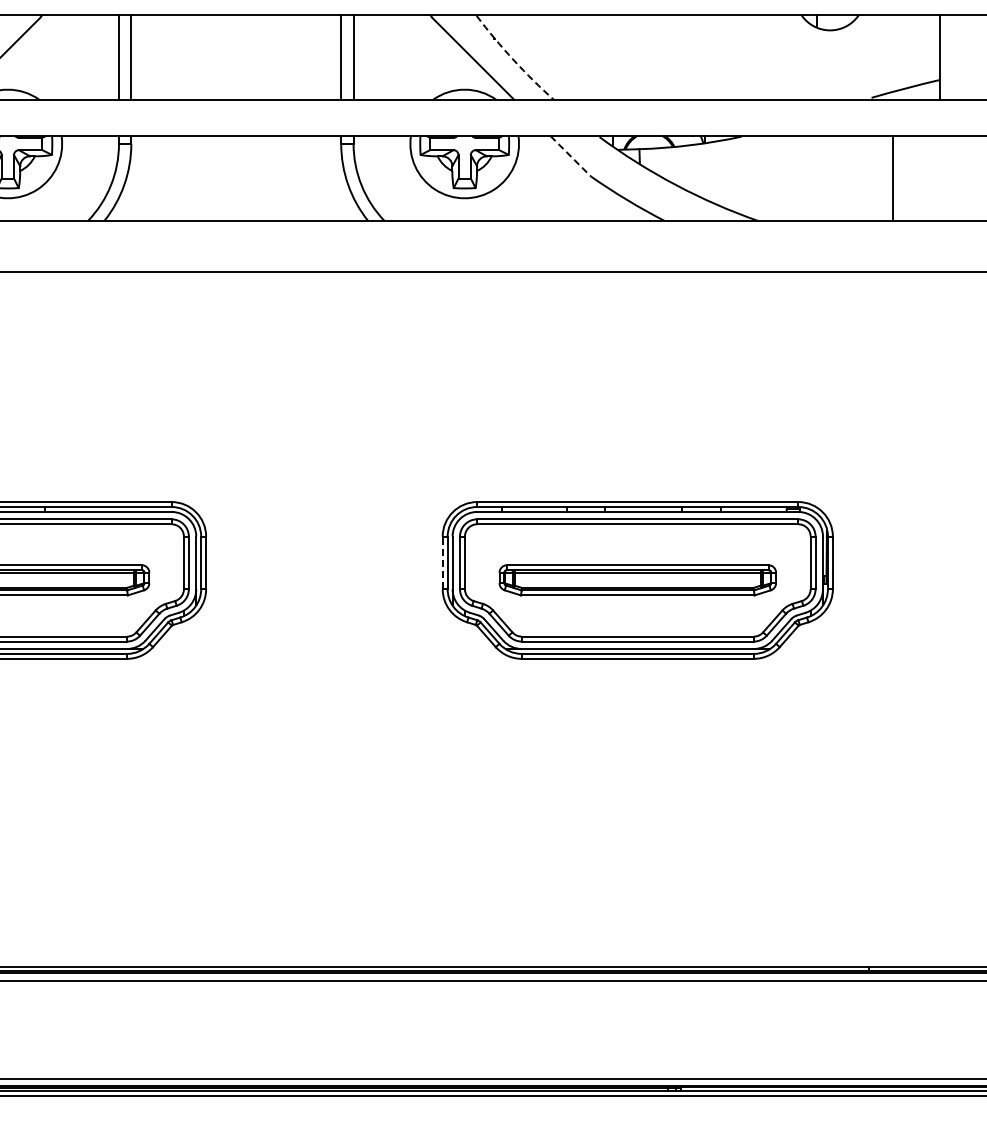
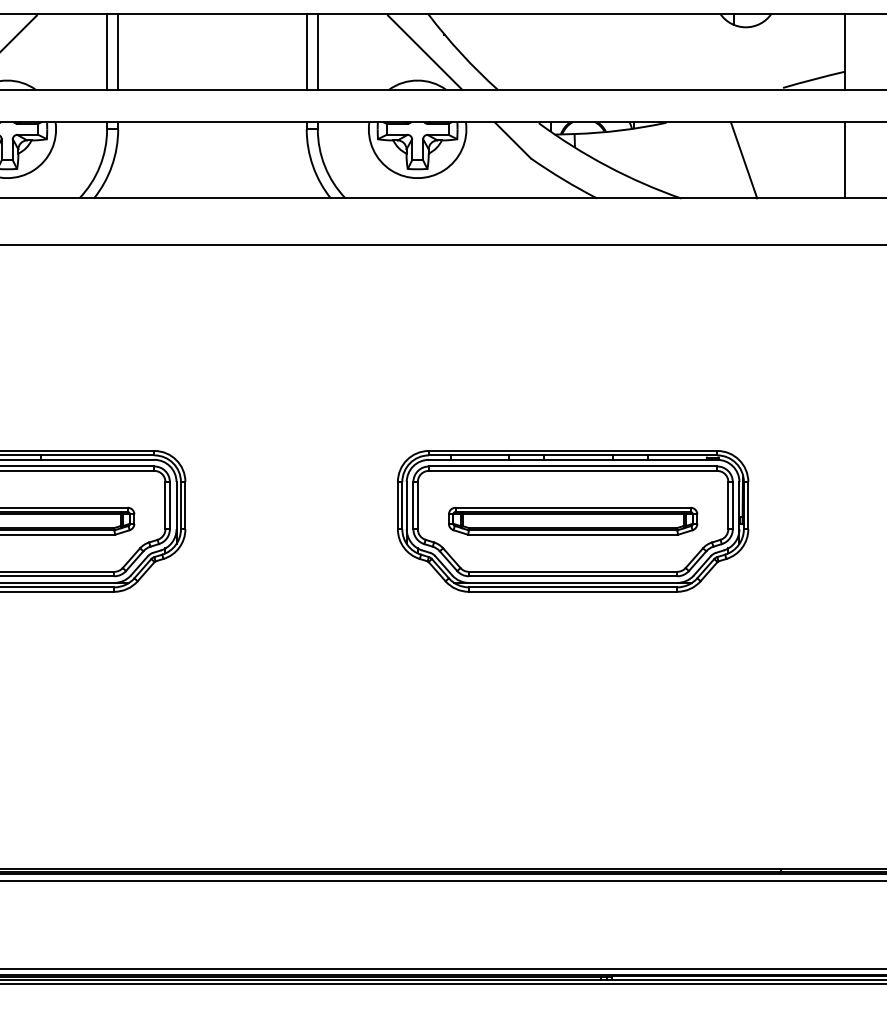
arc: (513, 59) -> (461, 53), dashed -> solid
line: (571, 156) -> (513, 140), dashed -> solid
line: (827, 178) -> (743, 160), added
line: (893, 178) -> (844, 160), moved
line: (442, 562) -> (397, 505), dashed -> solid

